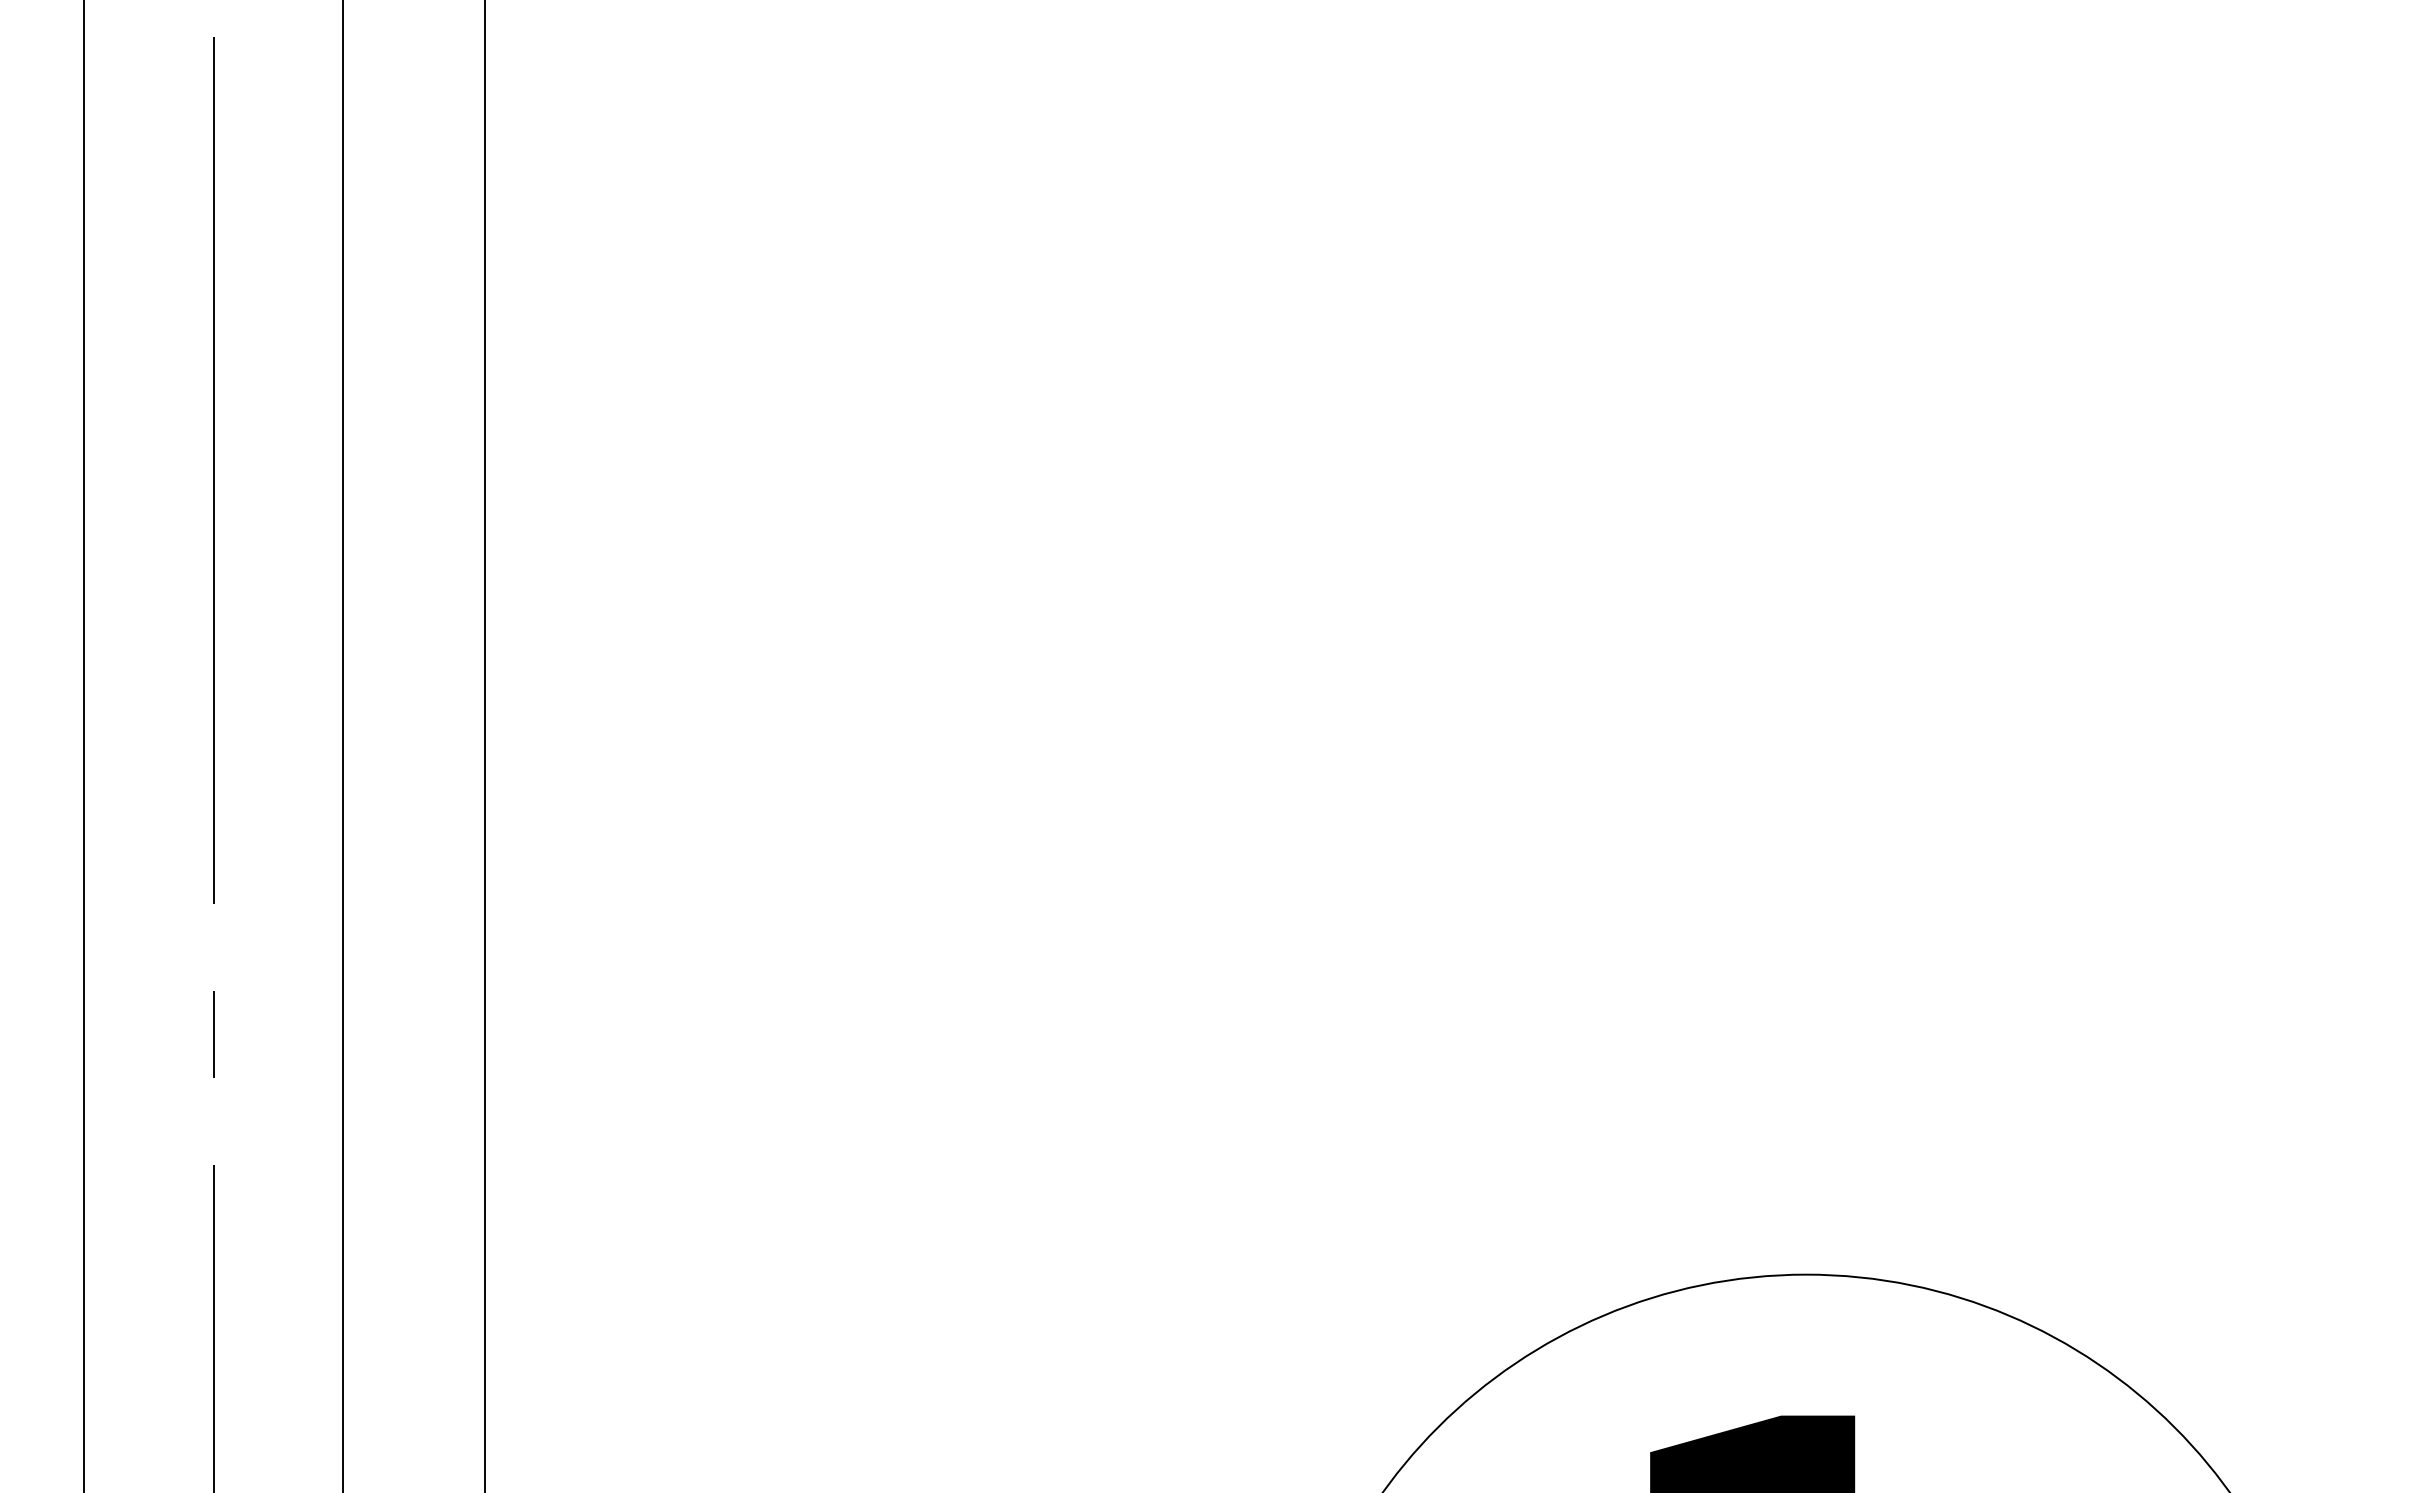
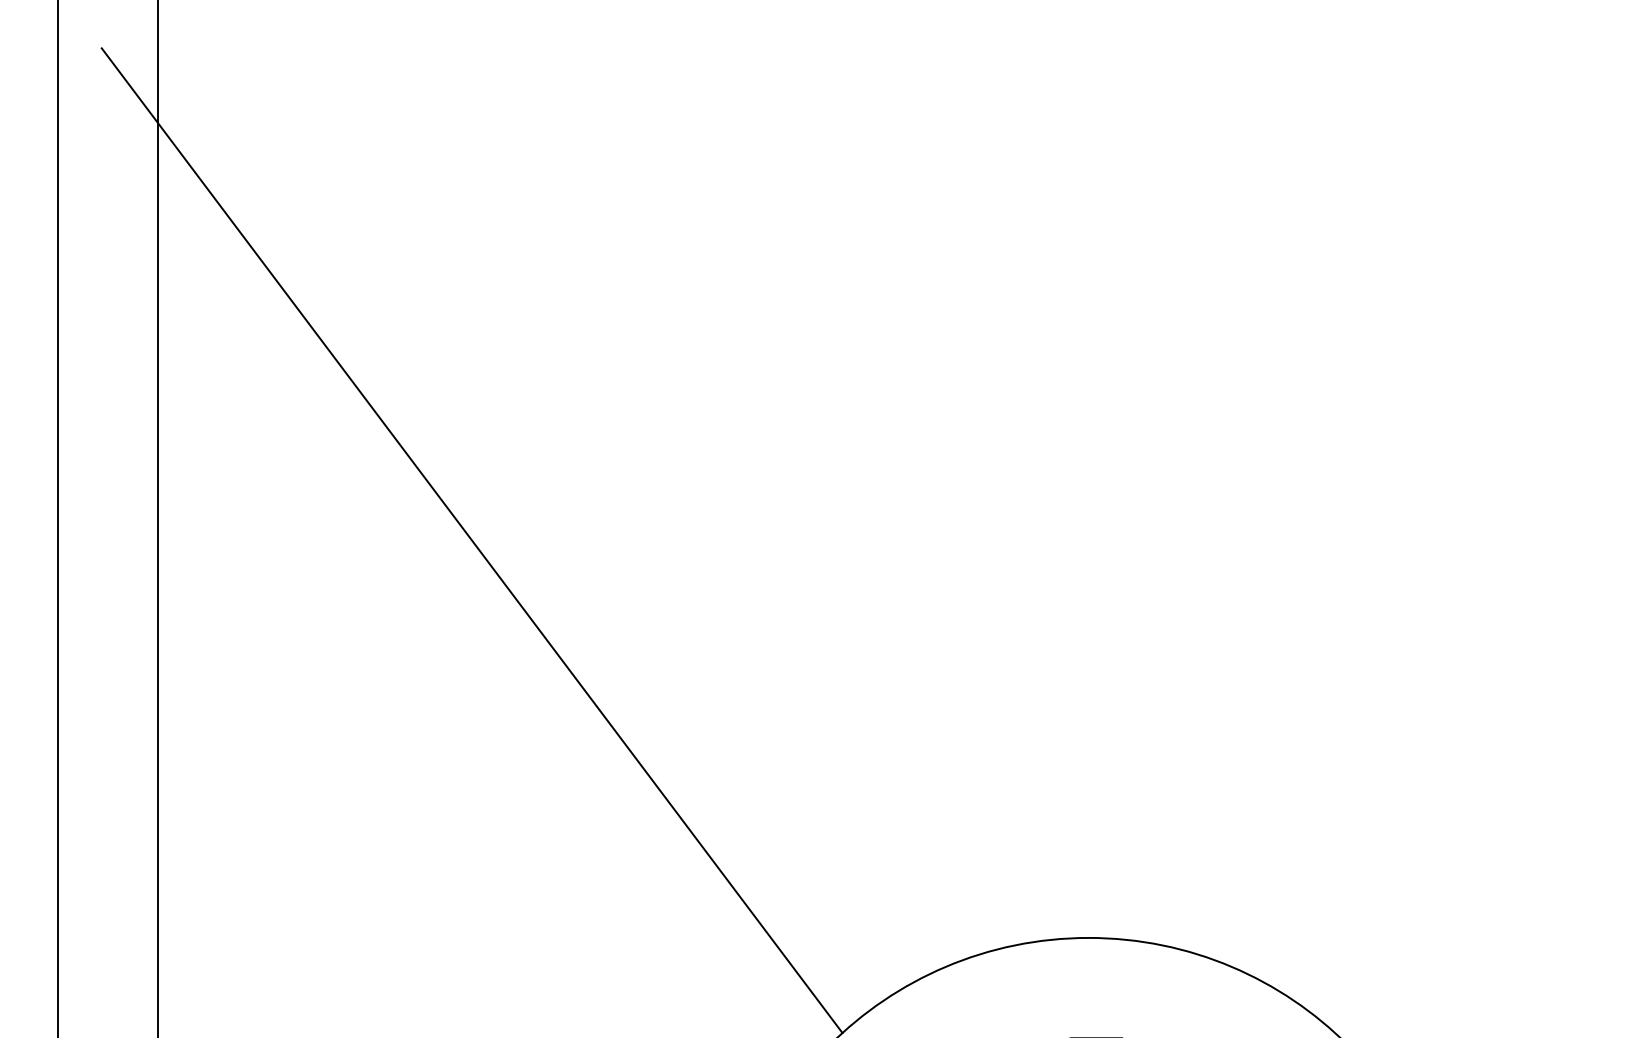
line: (930, 710) -> (471, 540), added

